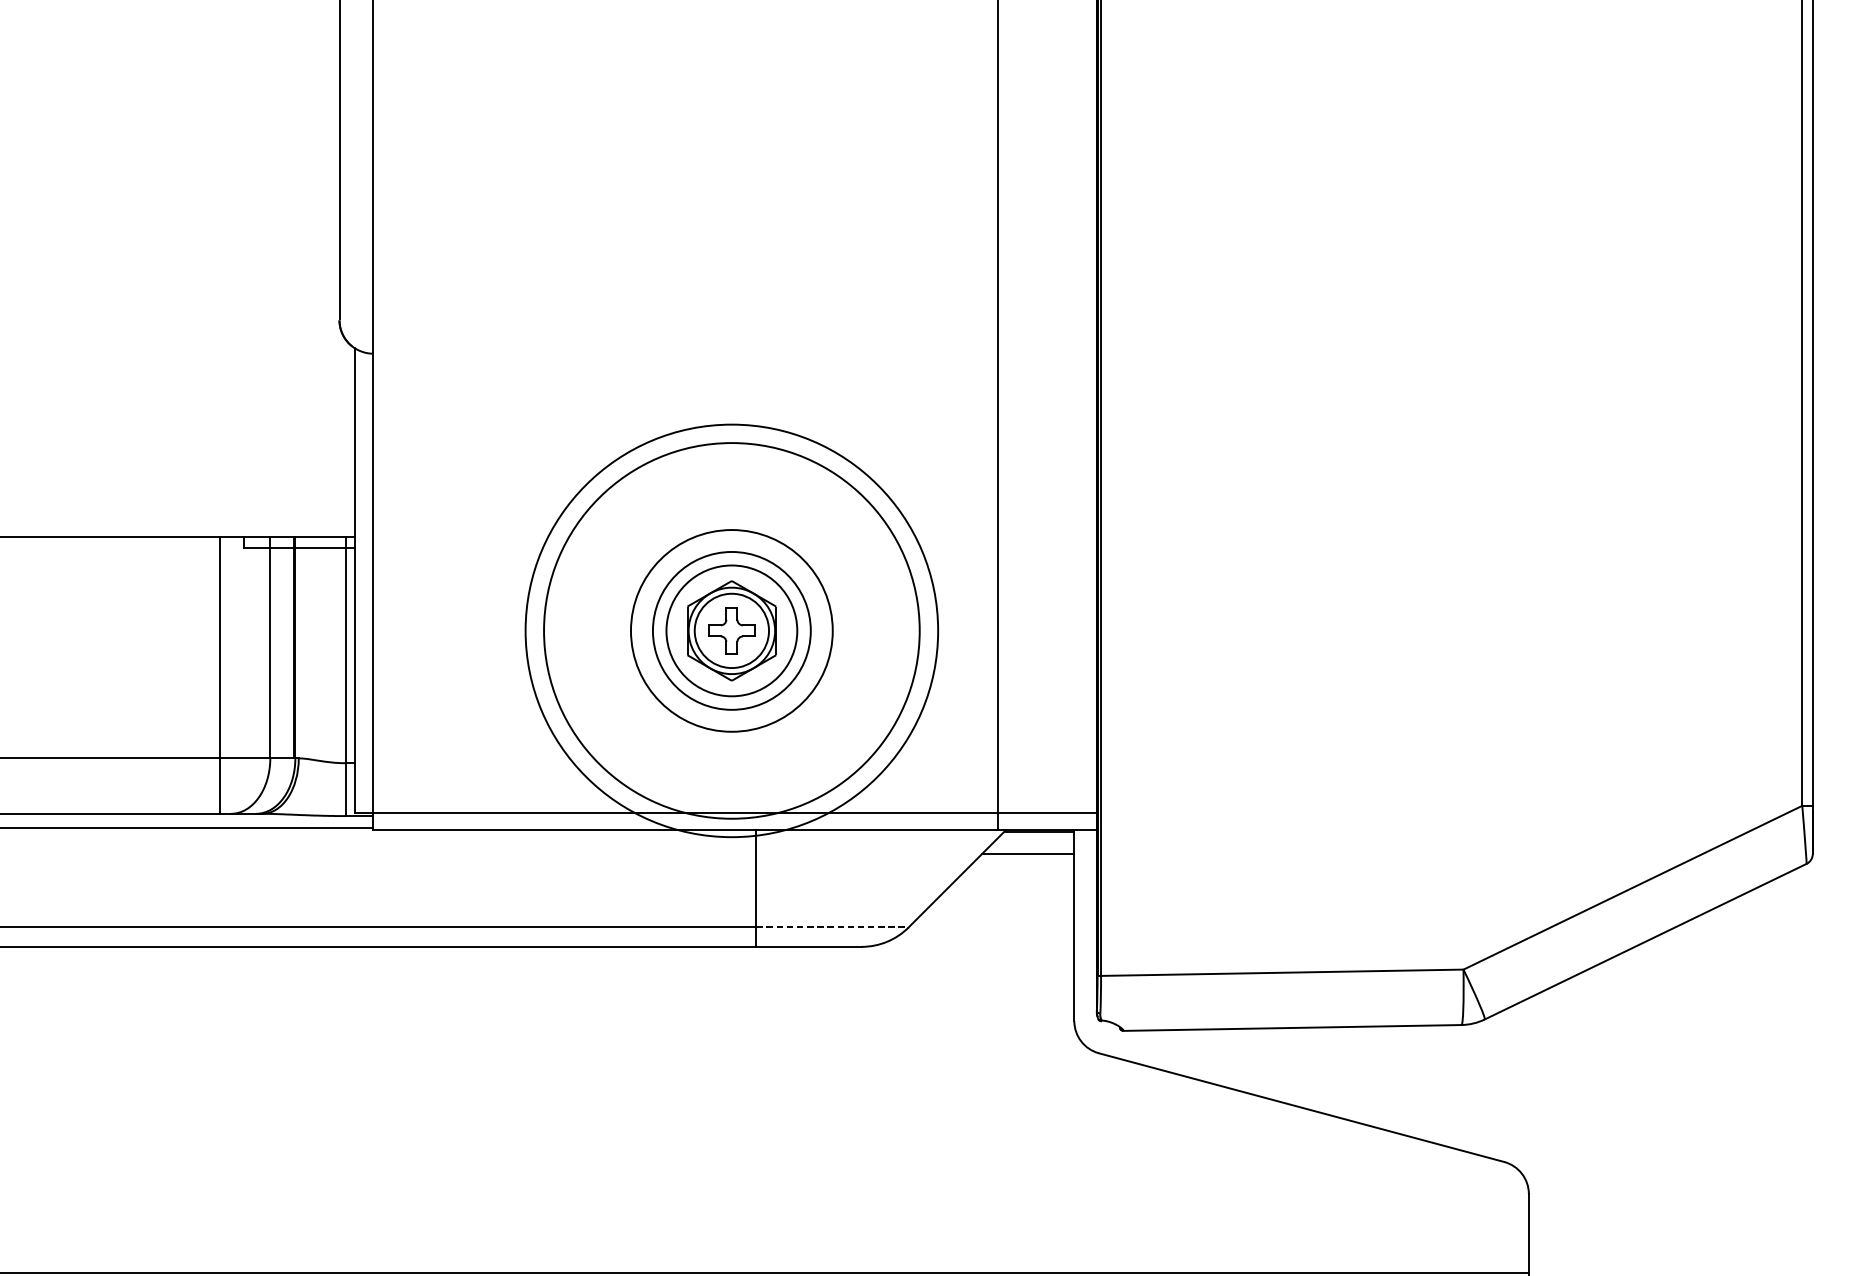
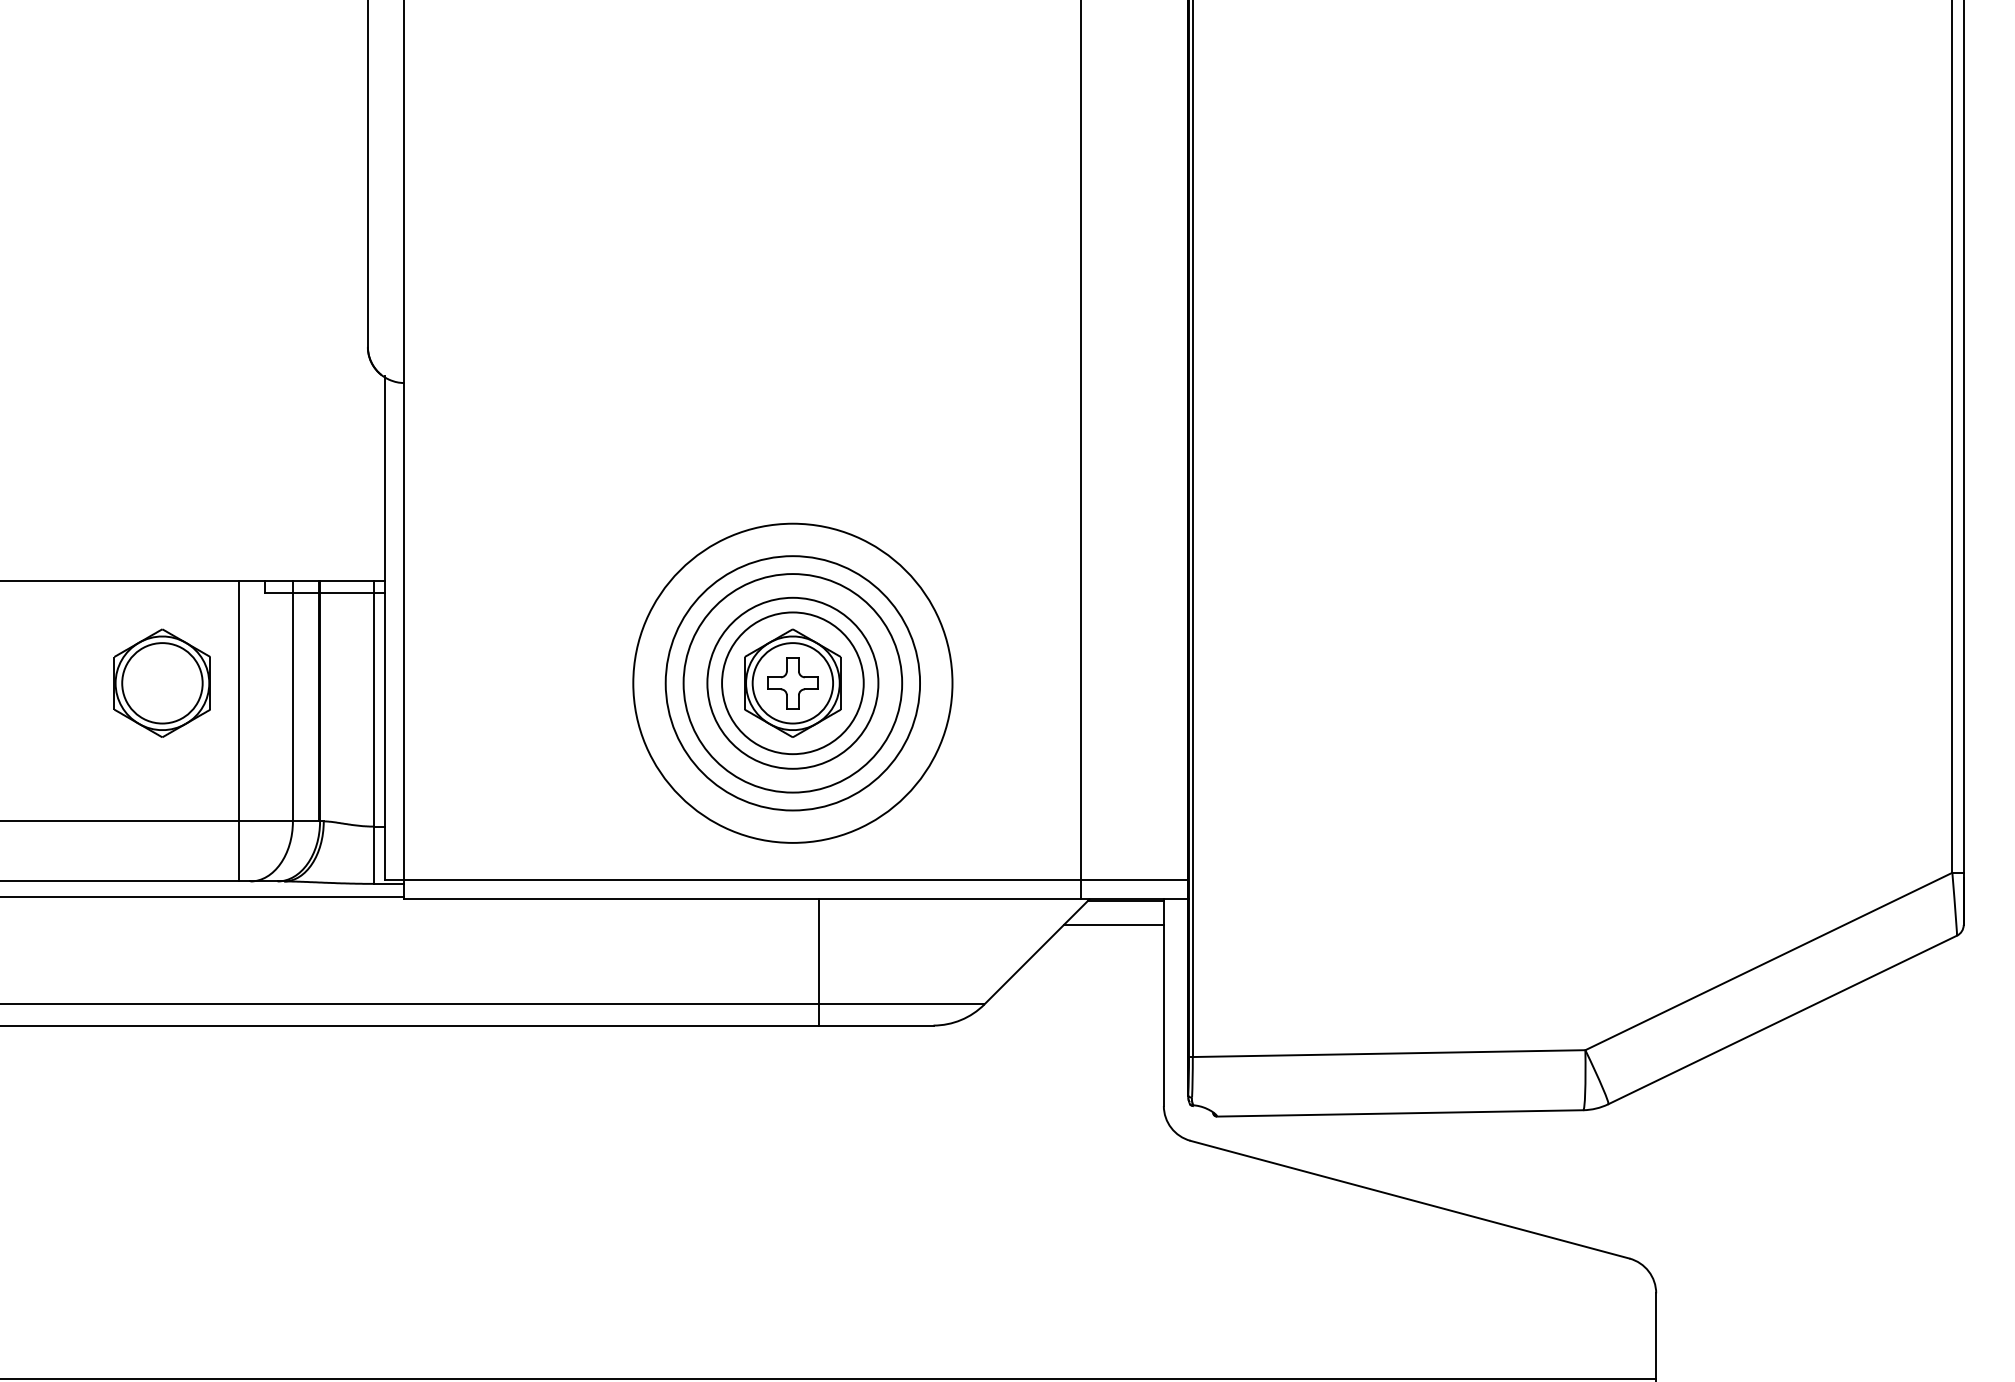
part: (148, 630) -> (161, 682), added
circle: (731, 630) -> (792, 682), size x0.71
circle: (731, 631) -> (792, 683), size x0.62
line: (832, 927) -> (901, 1004), dashed -> solid

